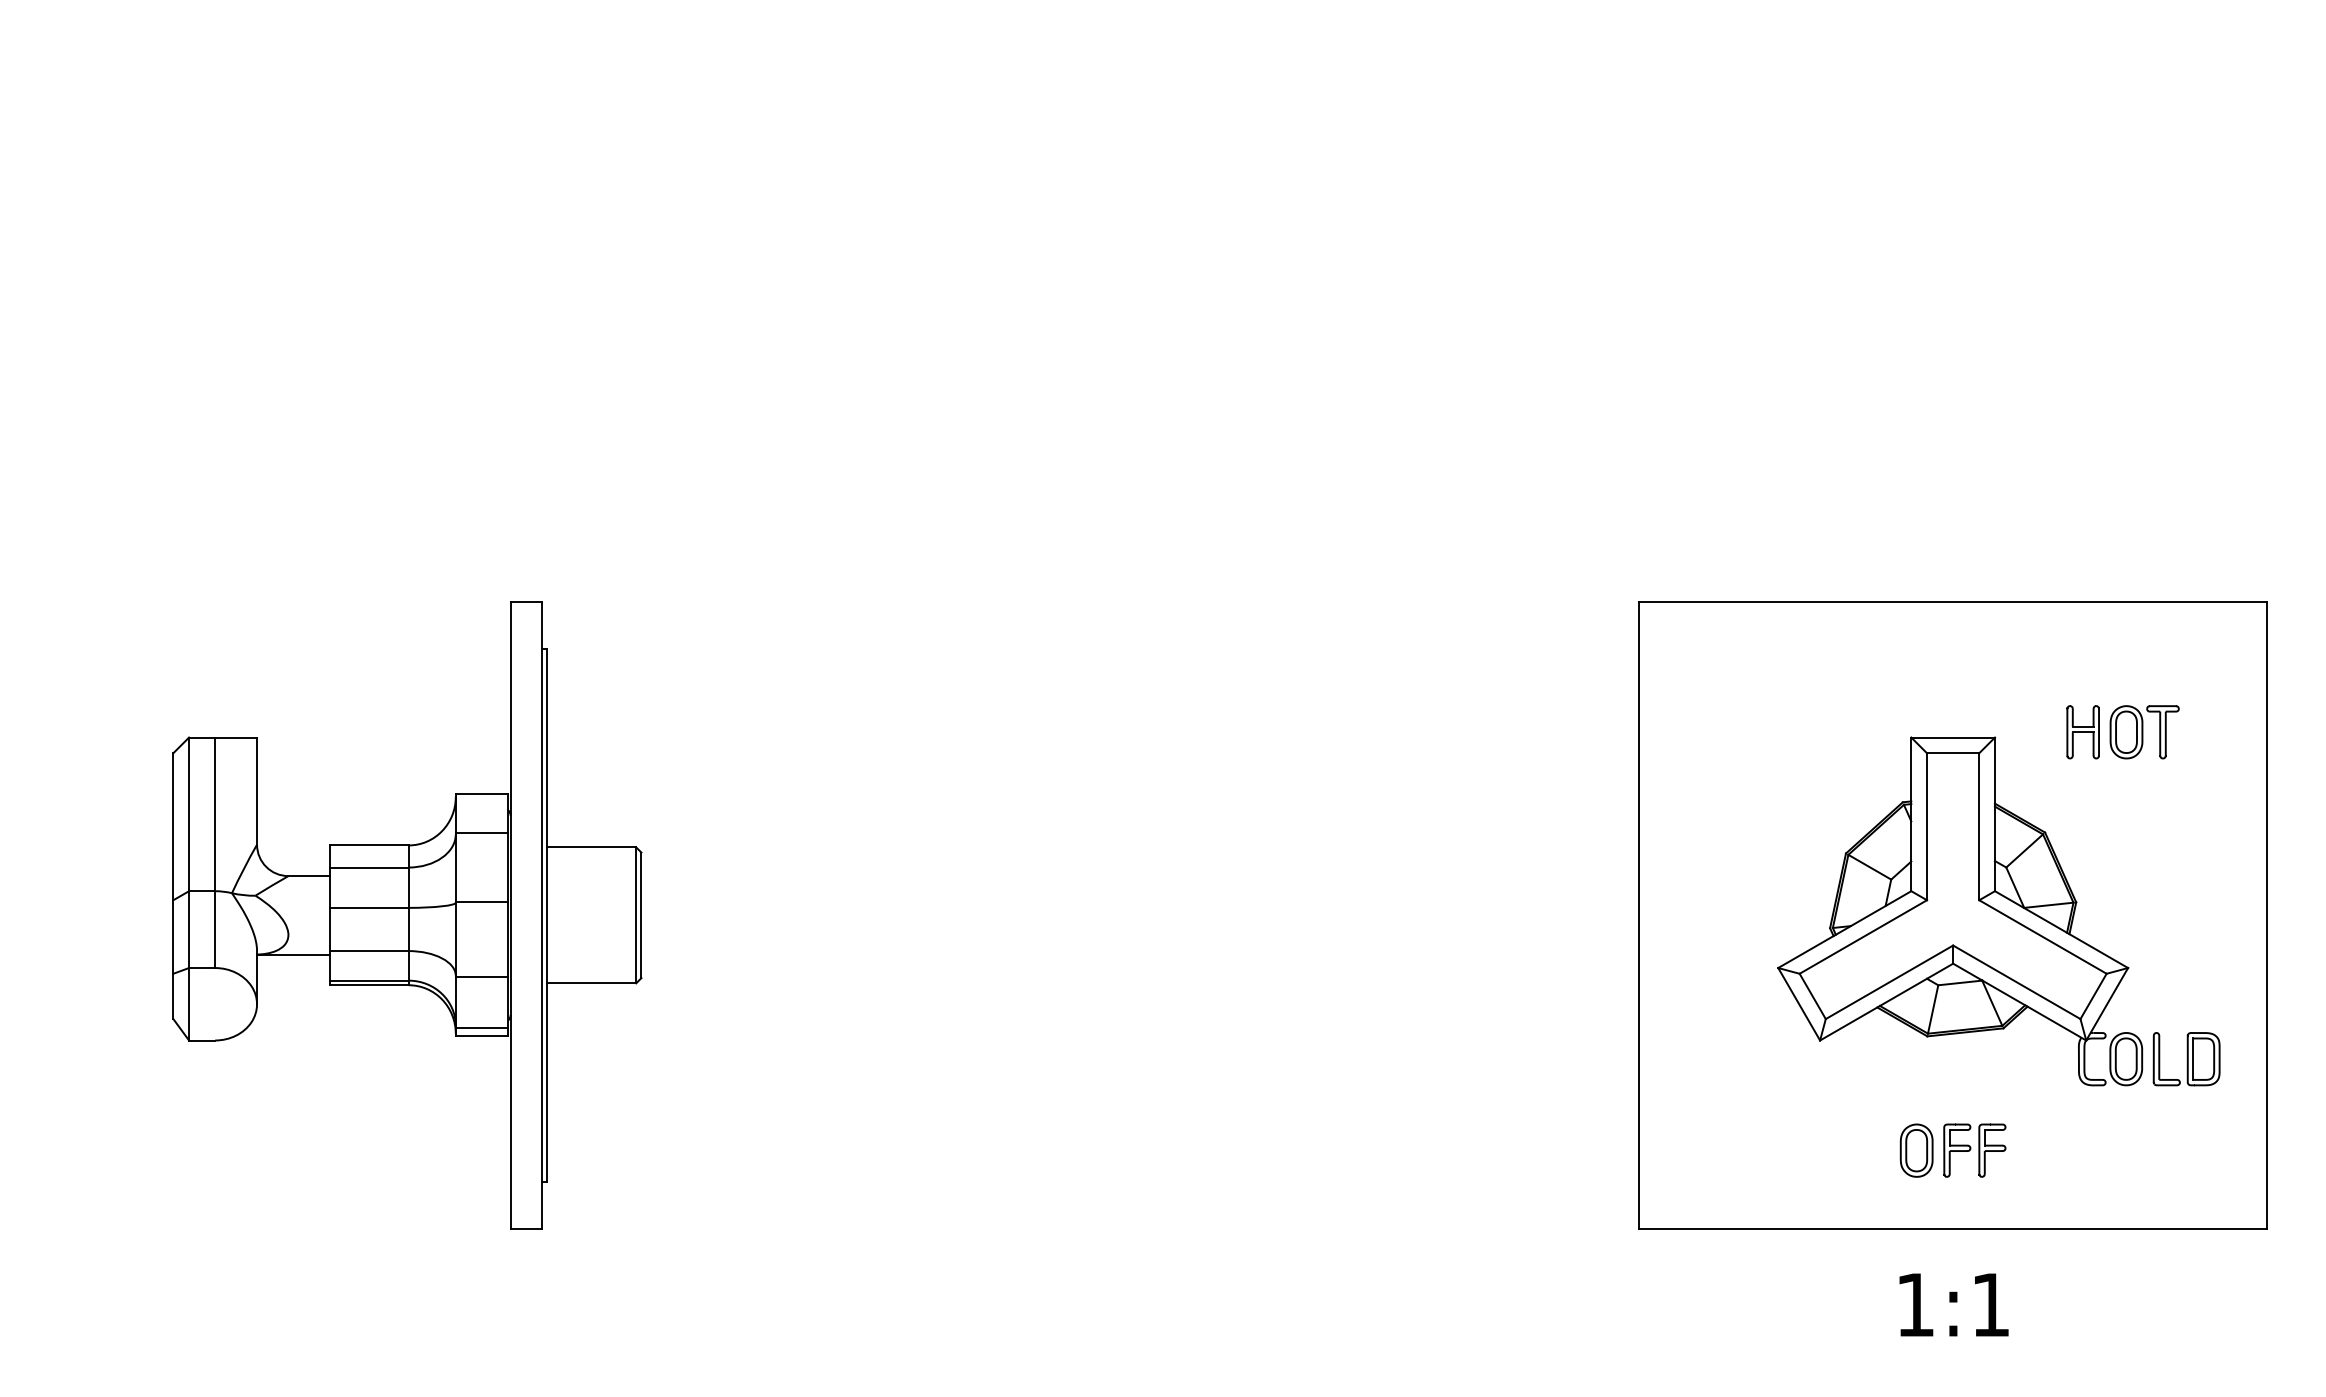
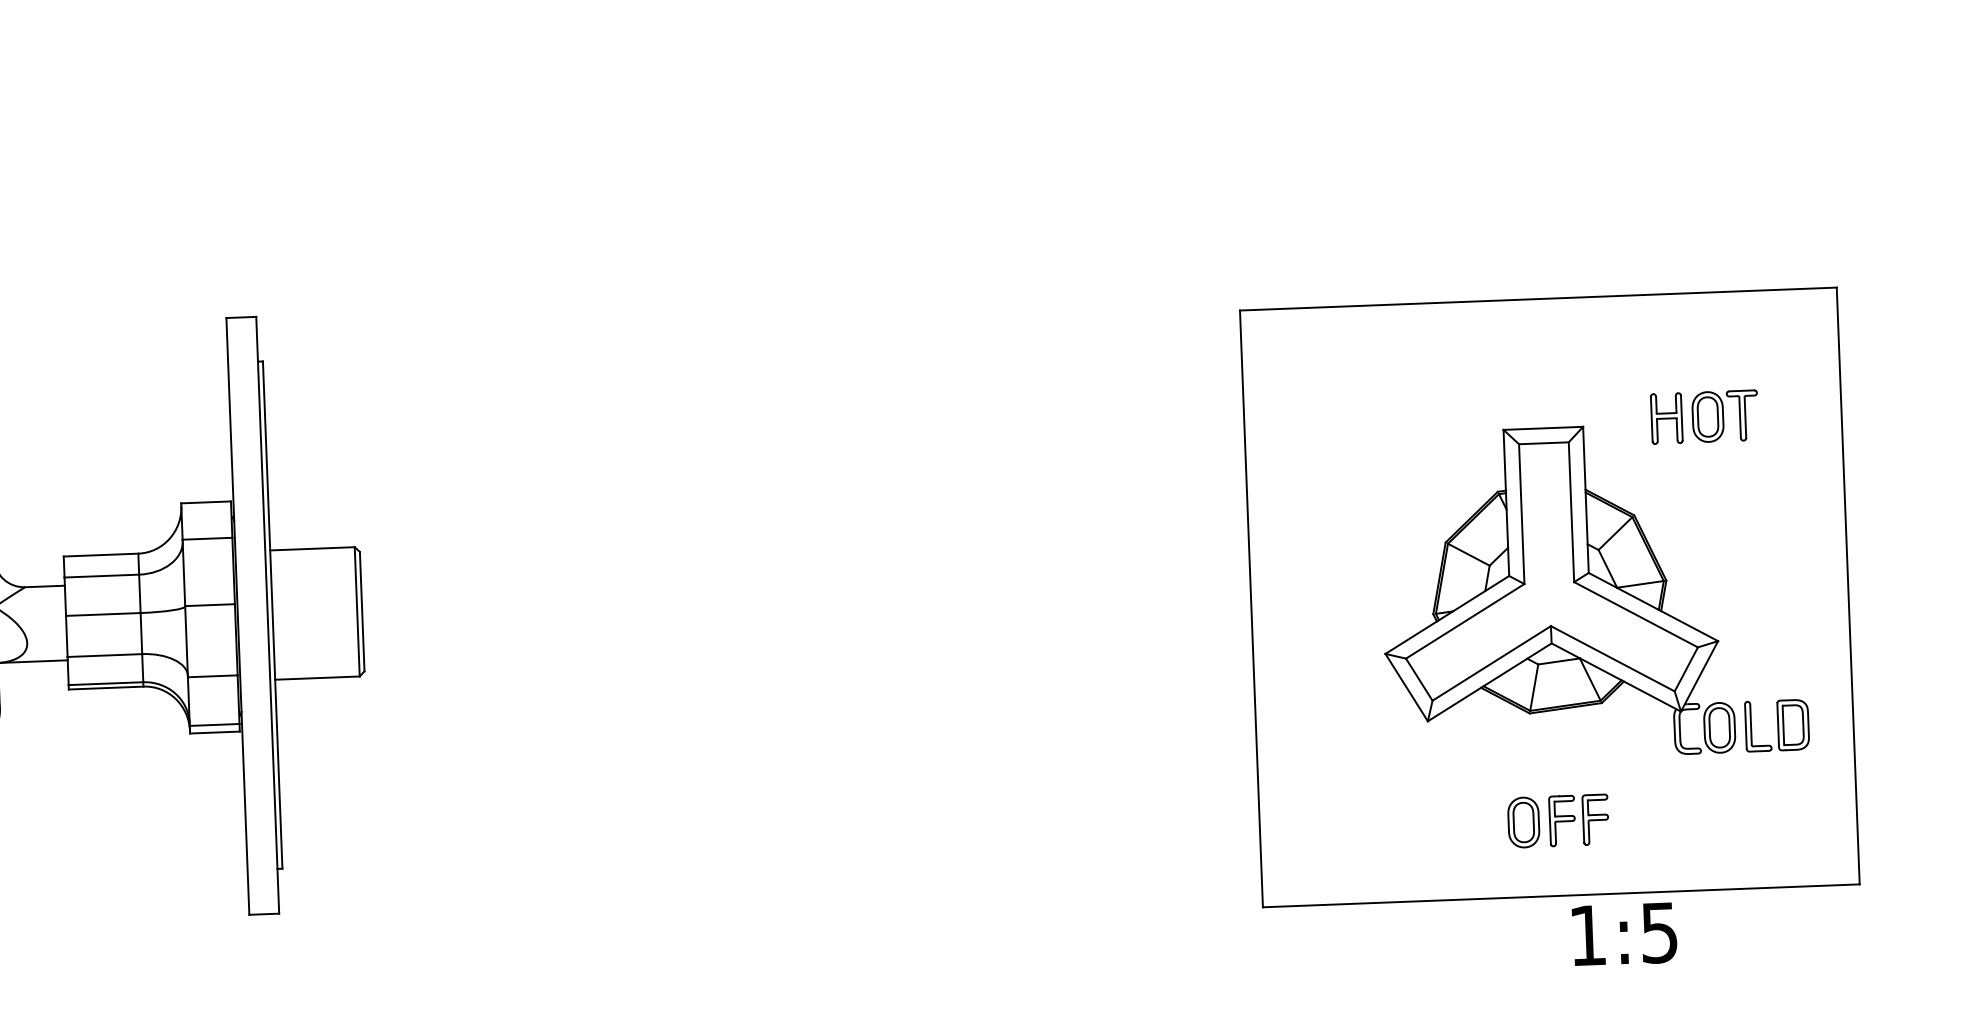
part: (1952, 915) -> (1549, 597), moved
text: (1990, 1305) -> (1659, 933), 1:1 -> 1:5

